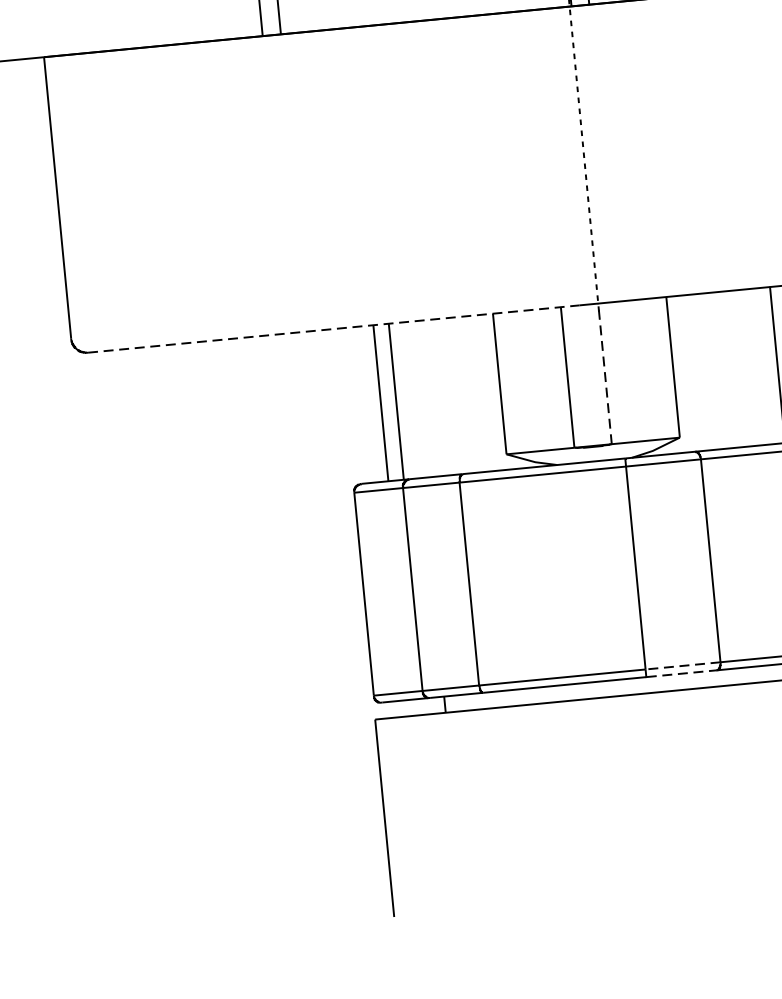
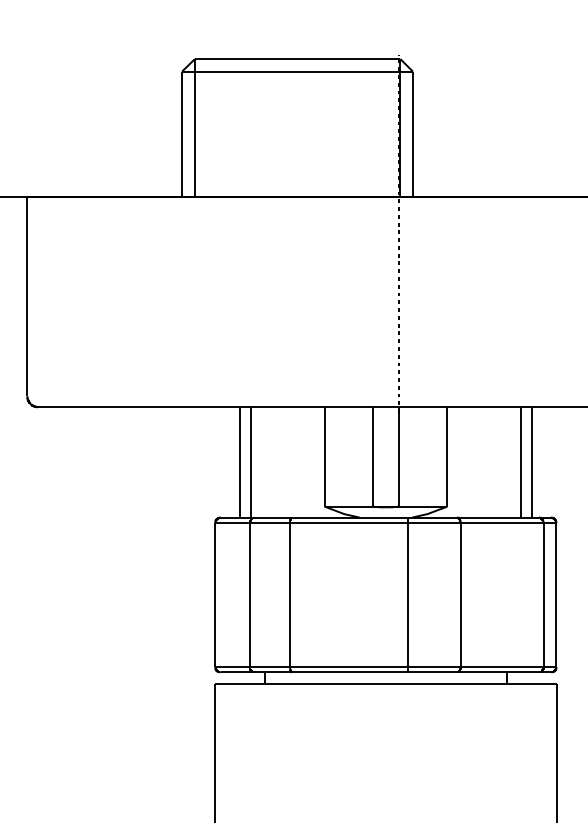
line: (334, 329) -> (212, 407), dashed -> solid
line: (605, 373) -> (399, 456), dashed -> solid
line: (682, 665) -> (433, 666), dashed -> solid
line: (681, 674) -> (432, 672), dashed -> solid

